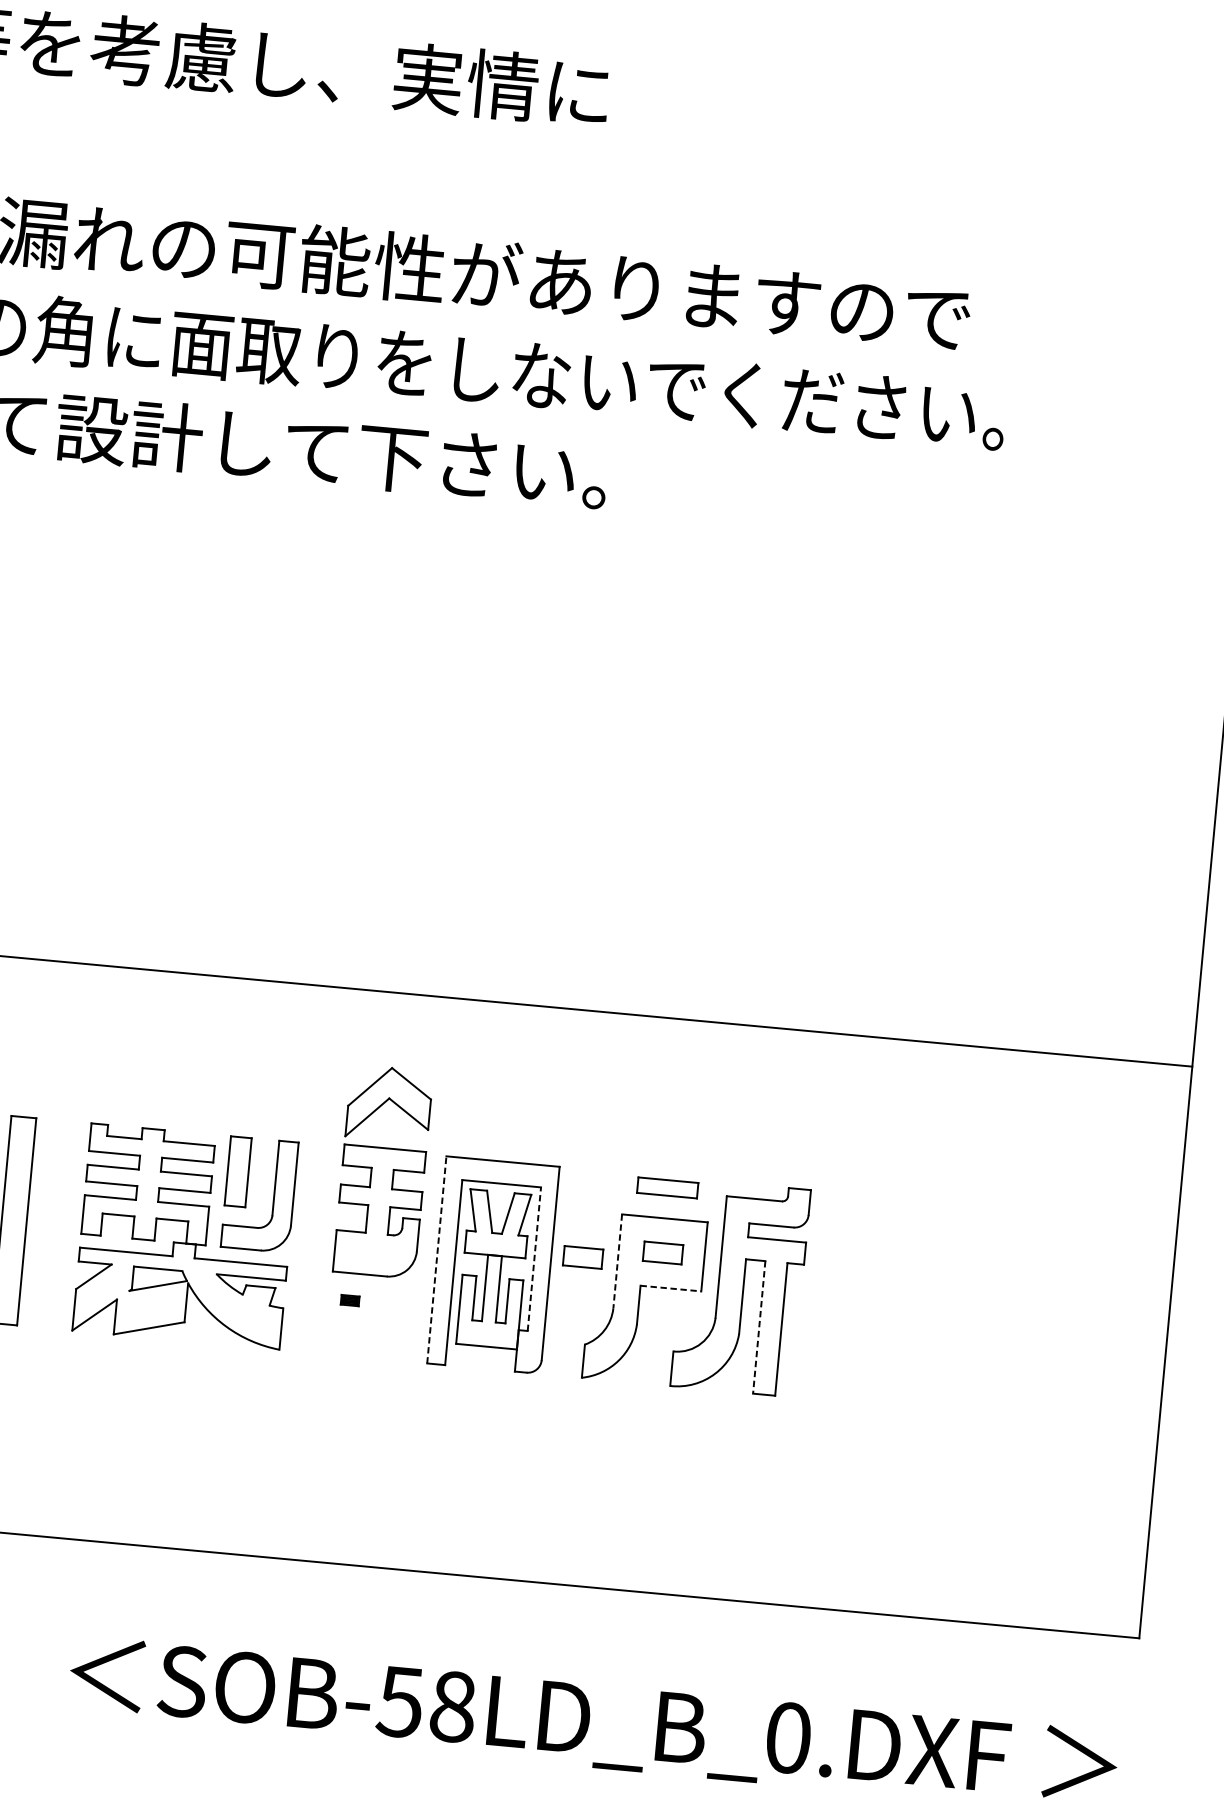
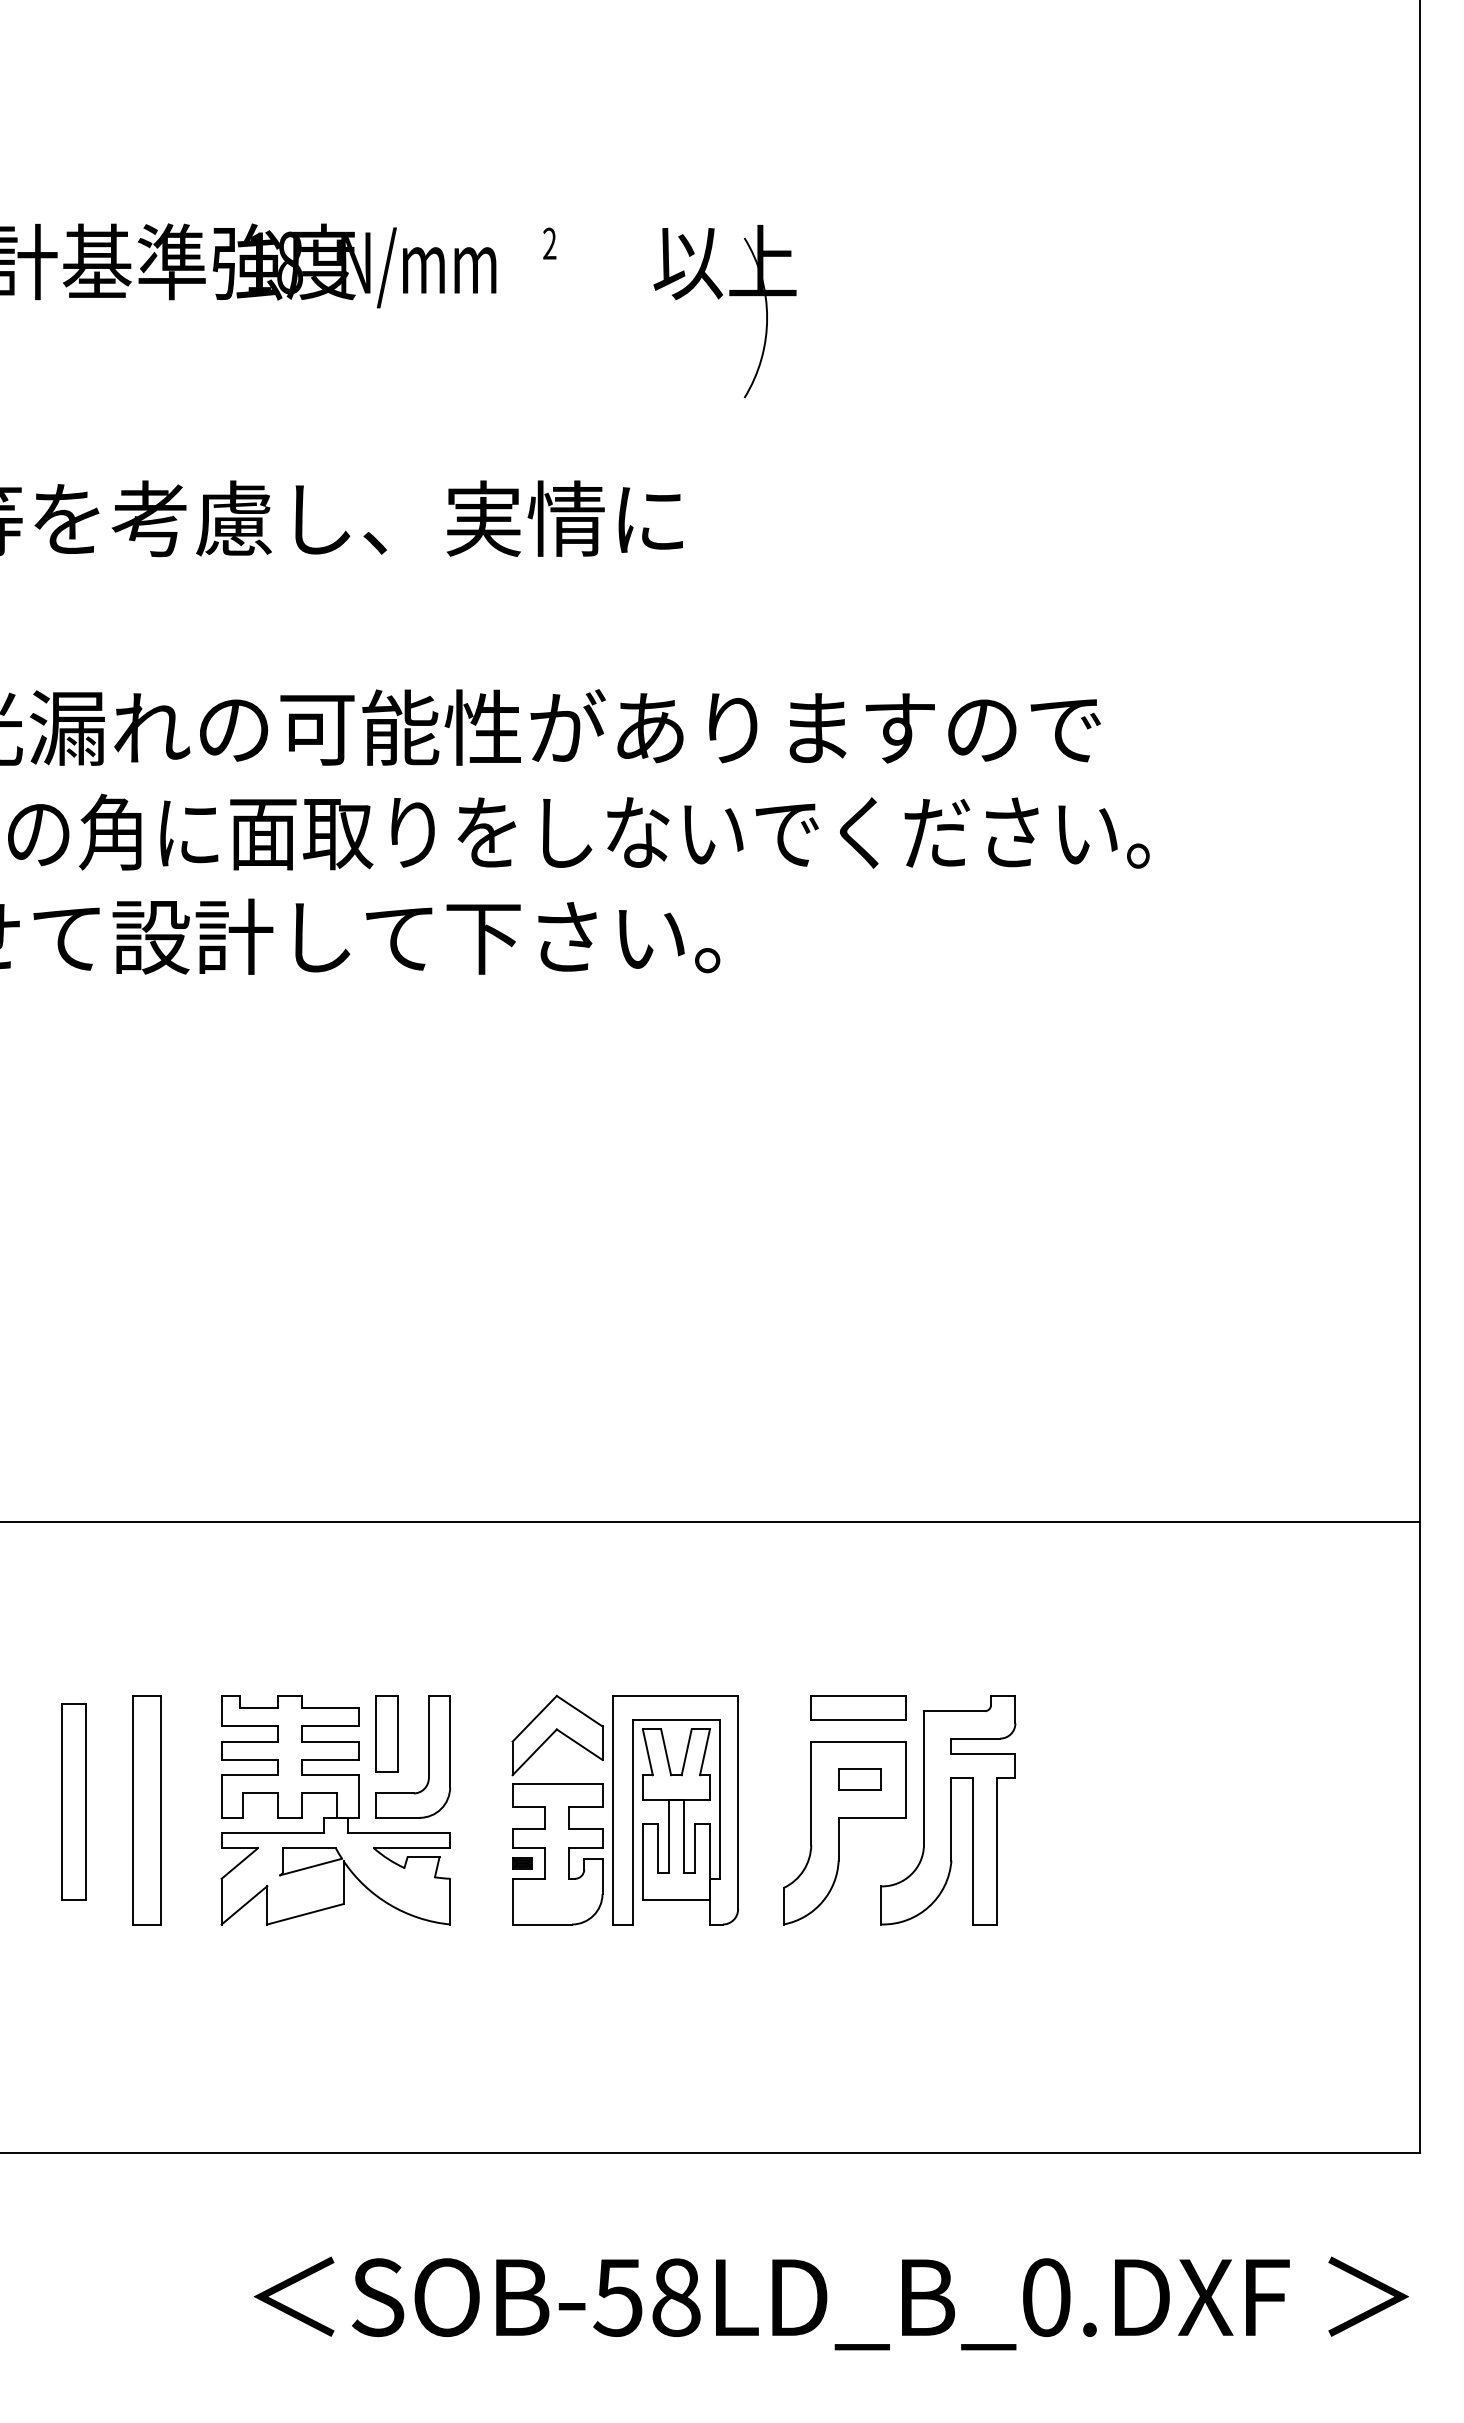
part: (383, 1171) -> (557, 1809), moved
part: (667, 1187) -> (858, 1707), size x1.43
part: (582, 1257) -> (772, 1792), removed
line: (437, 1259) -> (613, 1809), dashed -> solid
line: (534, 1259) -> (719, 1799), dashed -> solid
line: (617, 1261) -> (811, 1793), dashed -> solid
line: (671, 1288) -> (872, 1817), dashed -> solid
line: (758, 1327) -> (972, 1851), dashed -> solid

